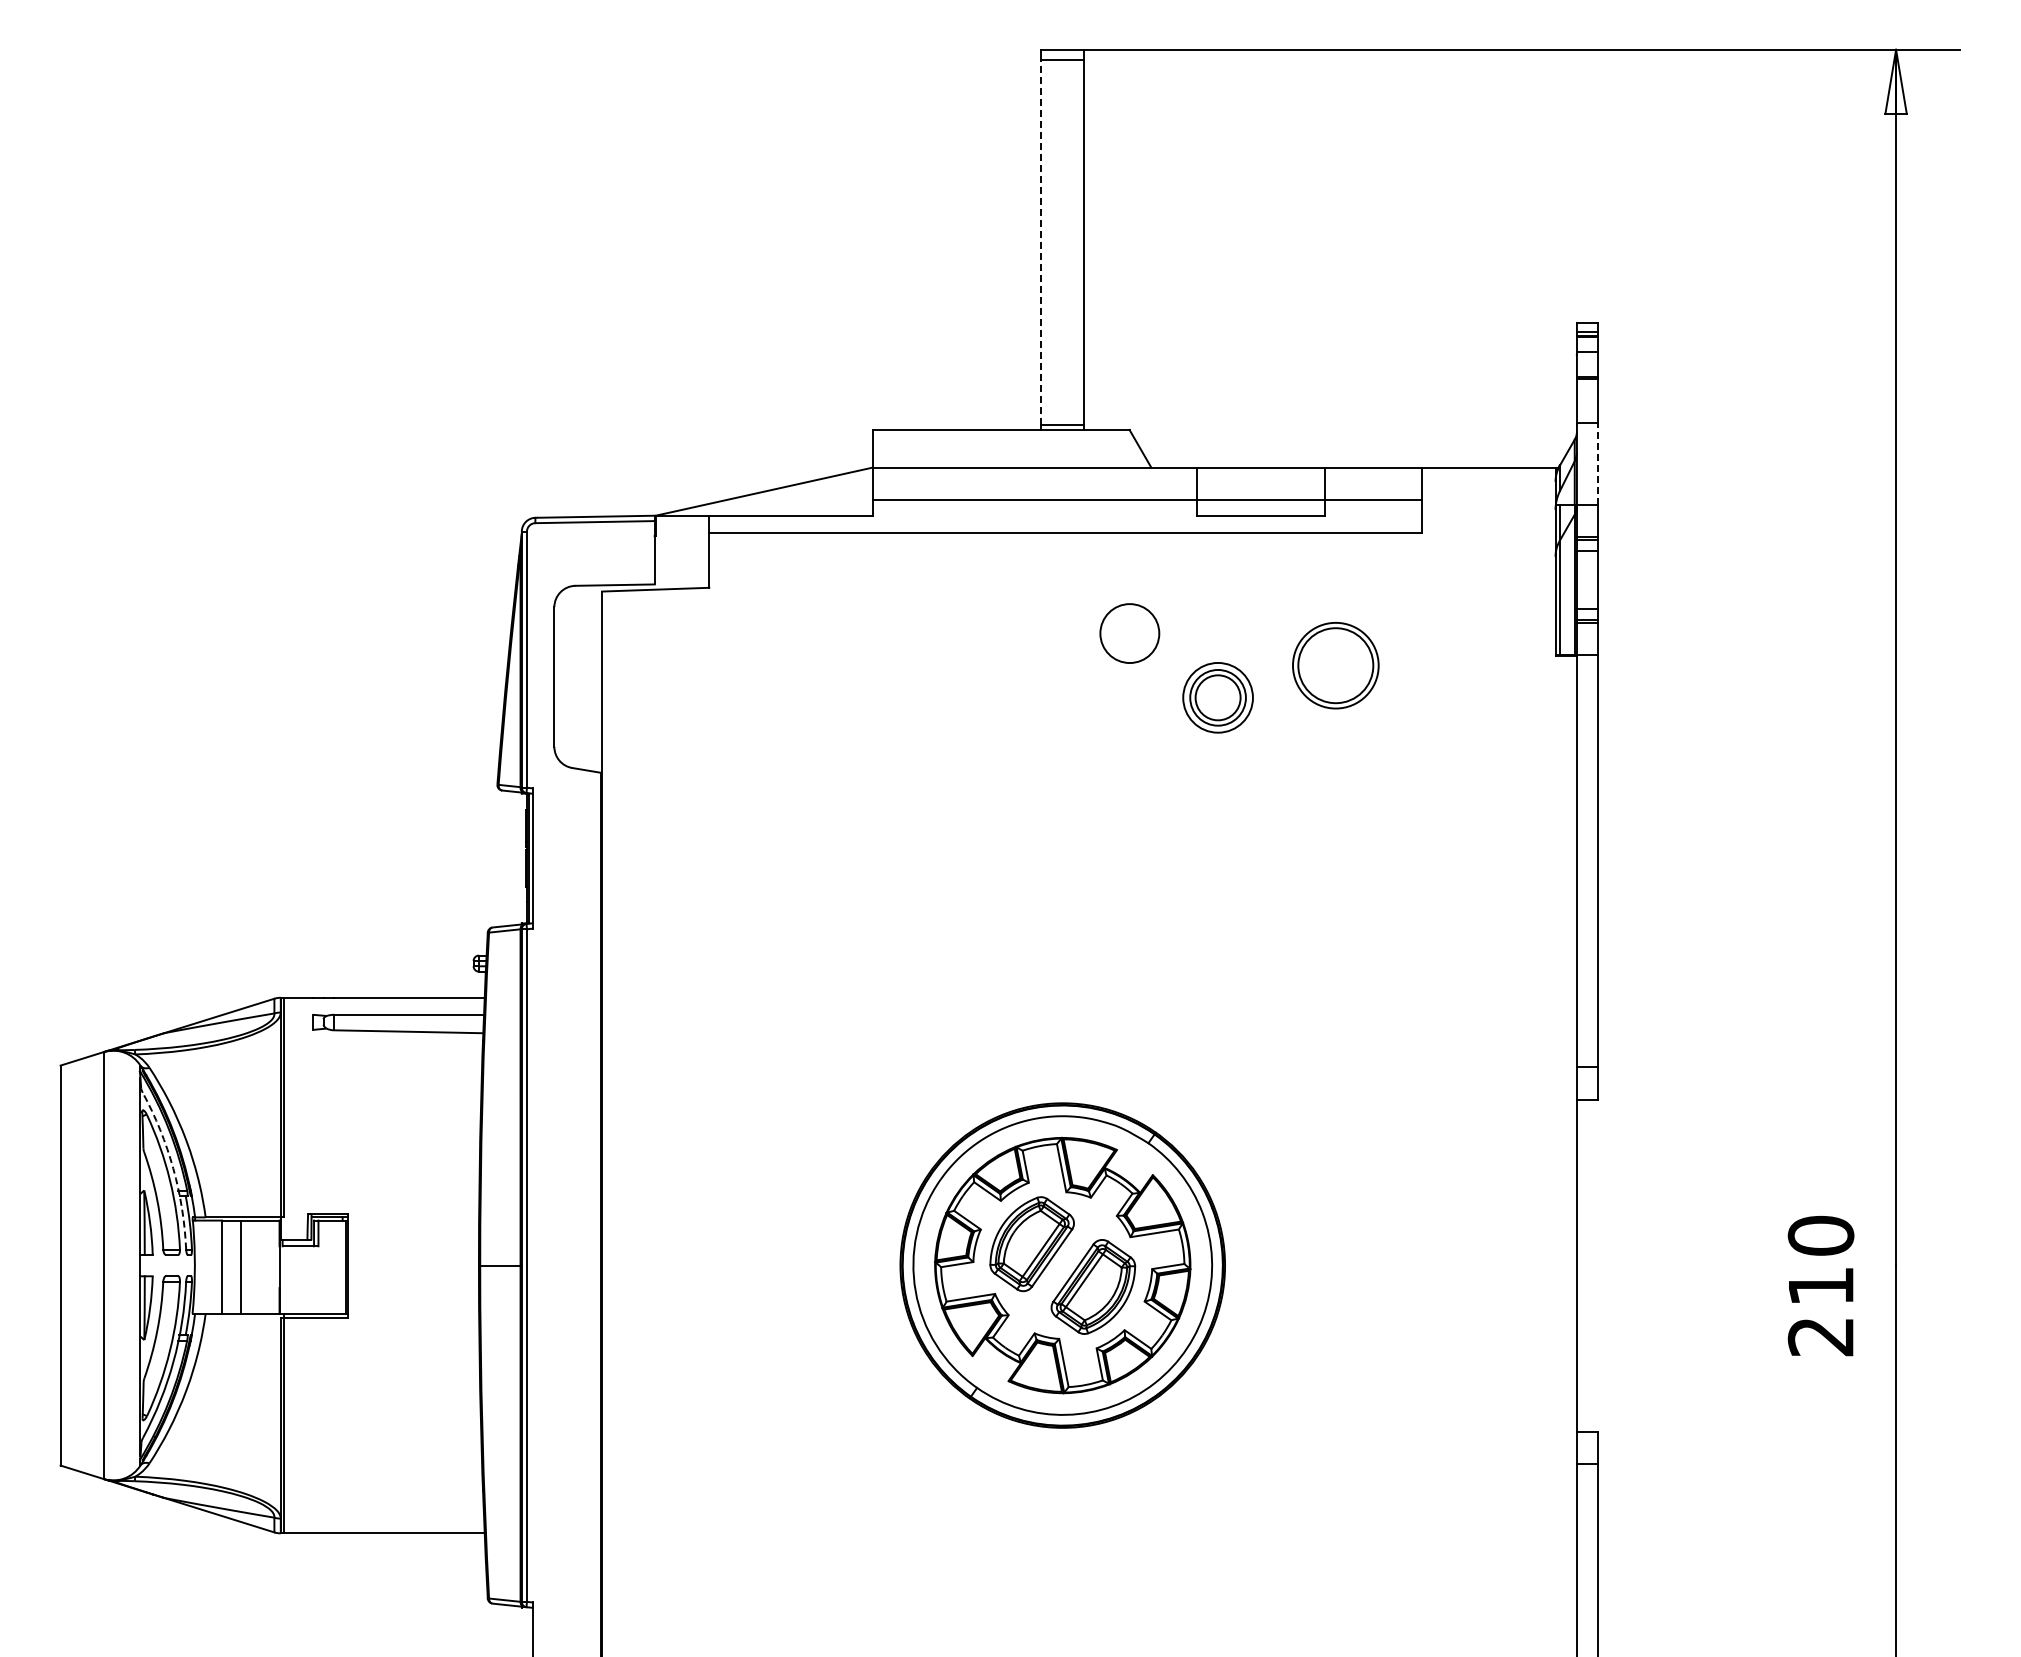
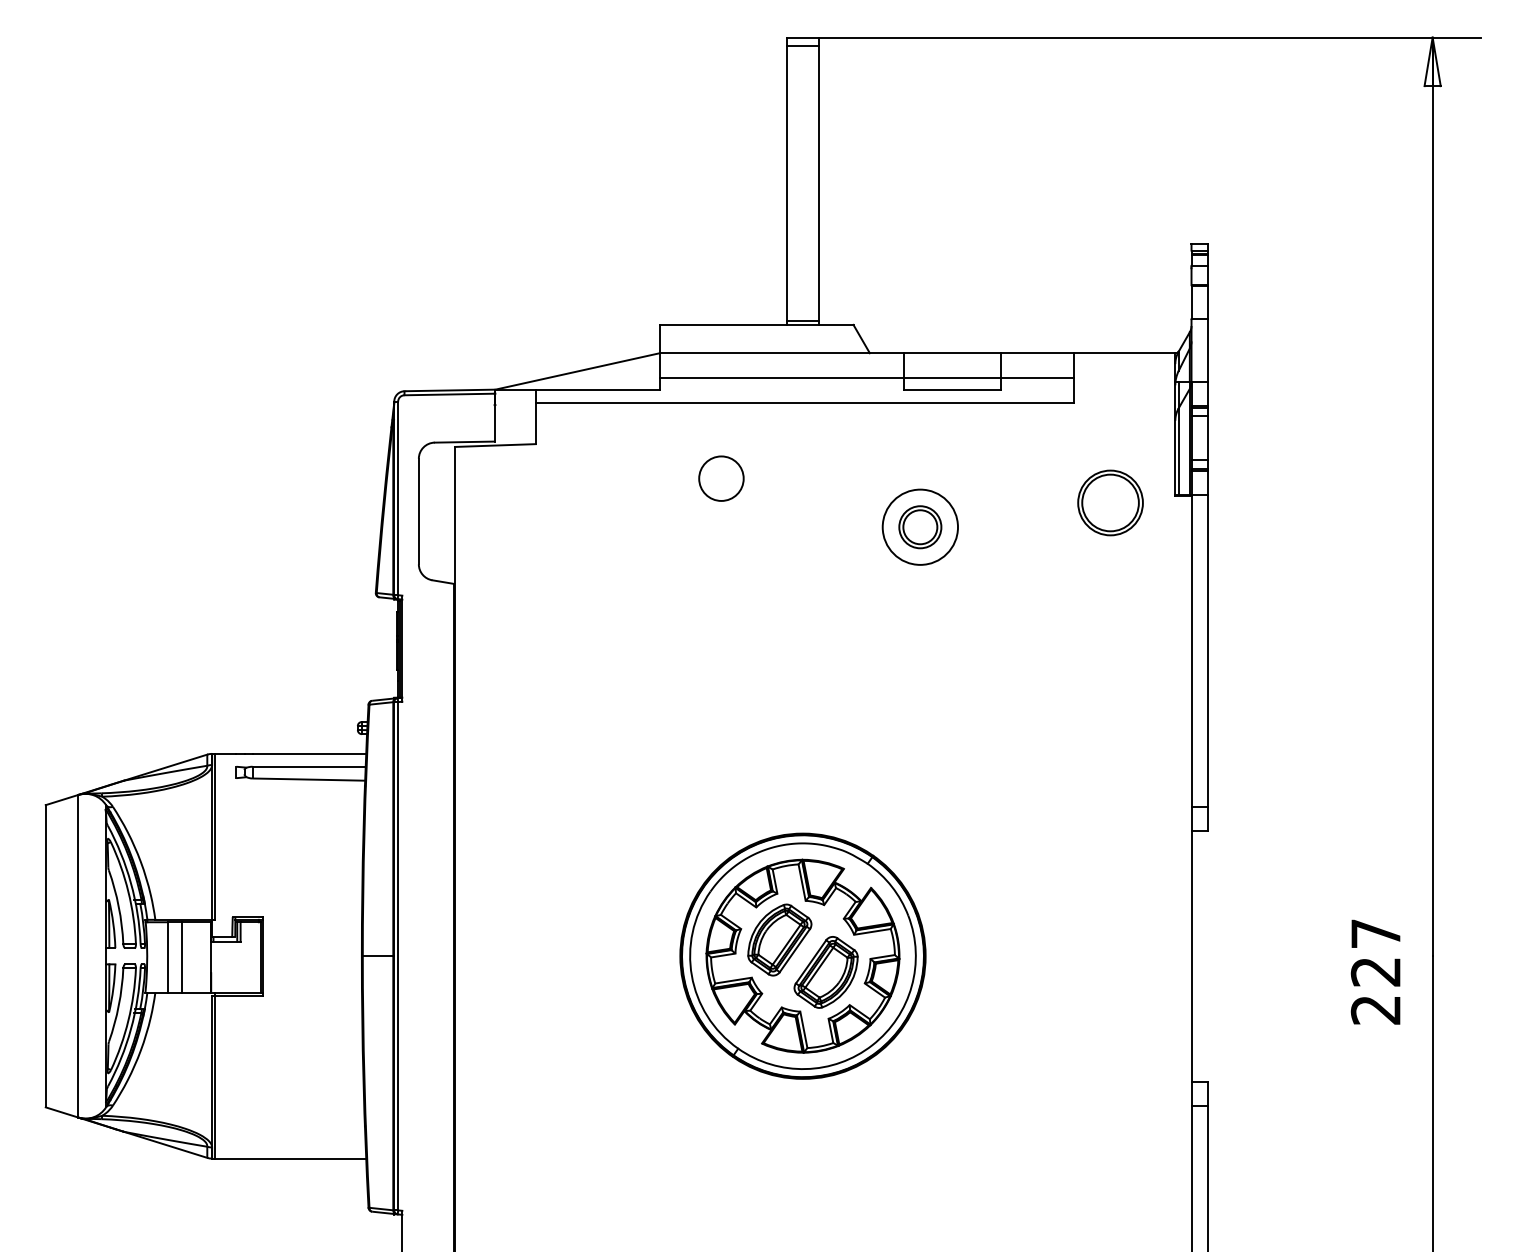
line: (1041, 242) -> (786, 183), dashed -> solid
line: (1598, 463) -> (1207, 350), dashed -> solid
circle: (1129, 633) -> (721, 478), moved
part: (1335, 665) -> (1110, 502), moved
circle: (1217, 697) -> (919, 527), size x1.43
arc: (173, 1168) -> (131, 882), dashed -> solid
text: (1820, 1260) -> (1375, 952), 210 -> 227

